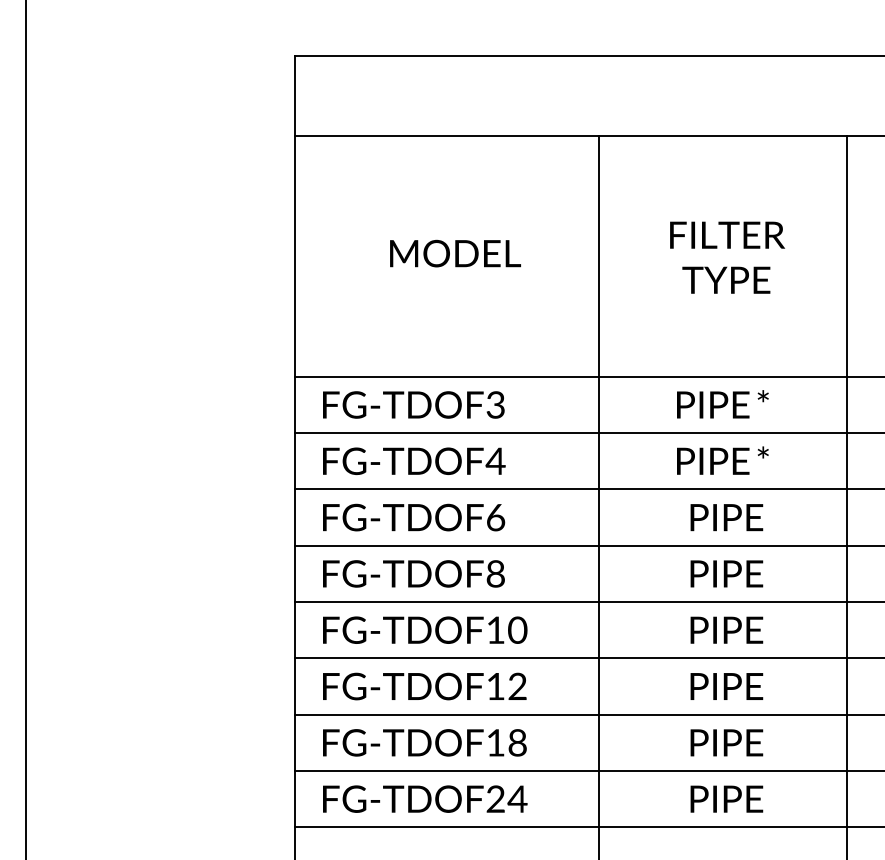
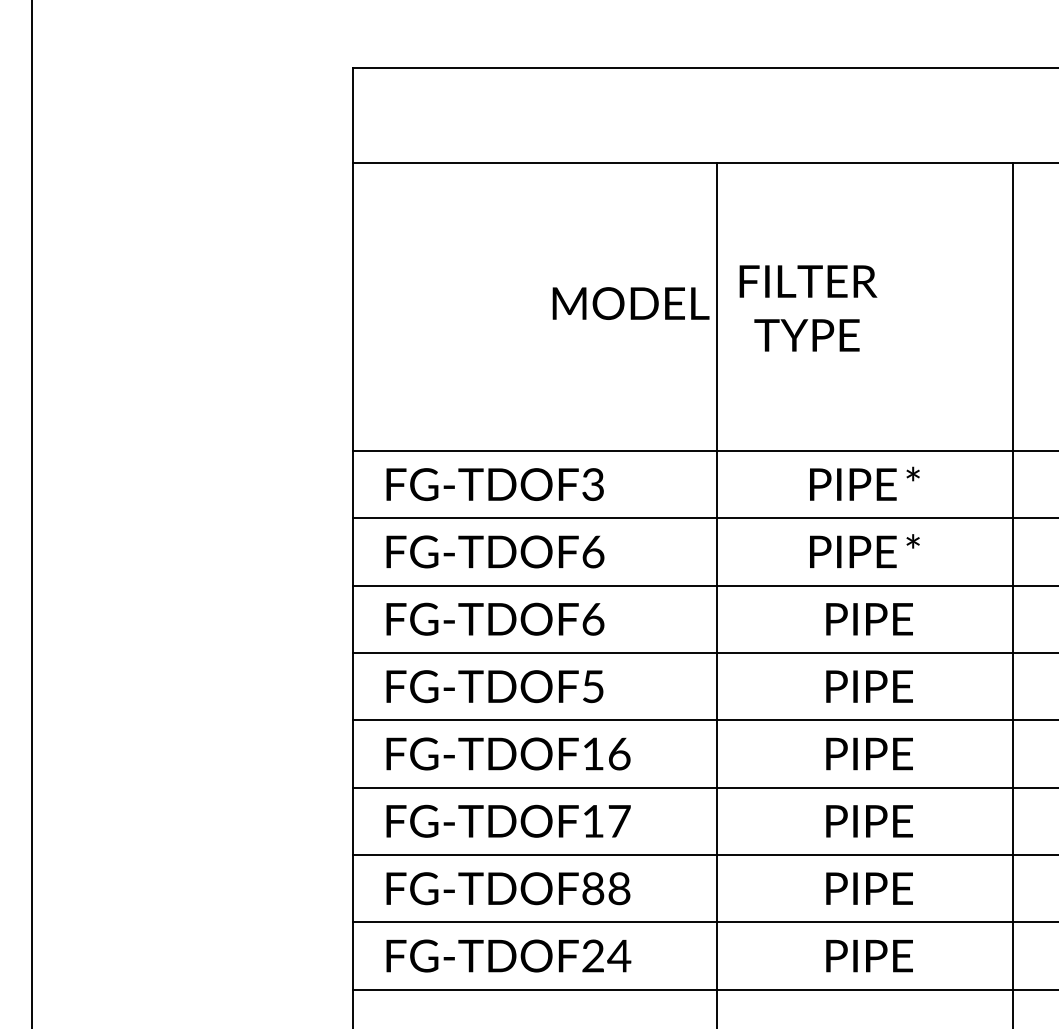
text: (455, 253) -> (630, 303), moved
text: (727, 257) -> (808, 308), moved
text: (496, 461) -> (593, 552), FG-TDOF4 -> FG-TDOF6
text: (496, 573) -> (593, 686), FG-TDOF8 -> FG-TDOF5
text: (517, 629) -> (619, 753), FG-TDOF10 -> FG-TDOF16
text: (517, 685) -> (619, 820), FG-TDOF12 -> FG-TDOF17
text: (496, 742) -> (593, 888), FG-TDOF18 -> FG-TDOF88

